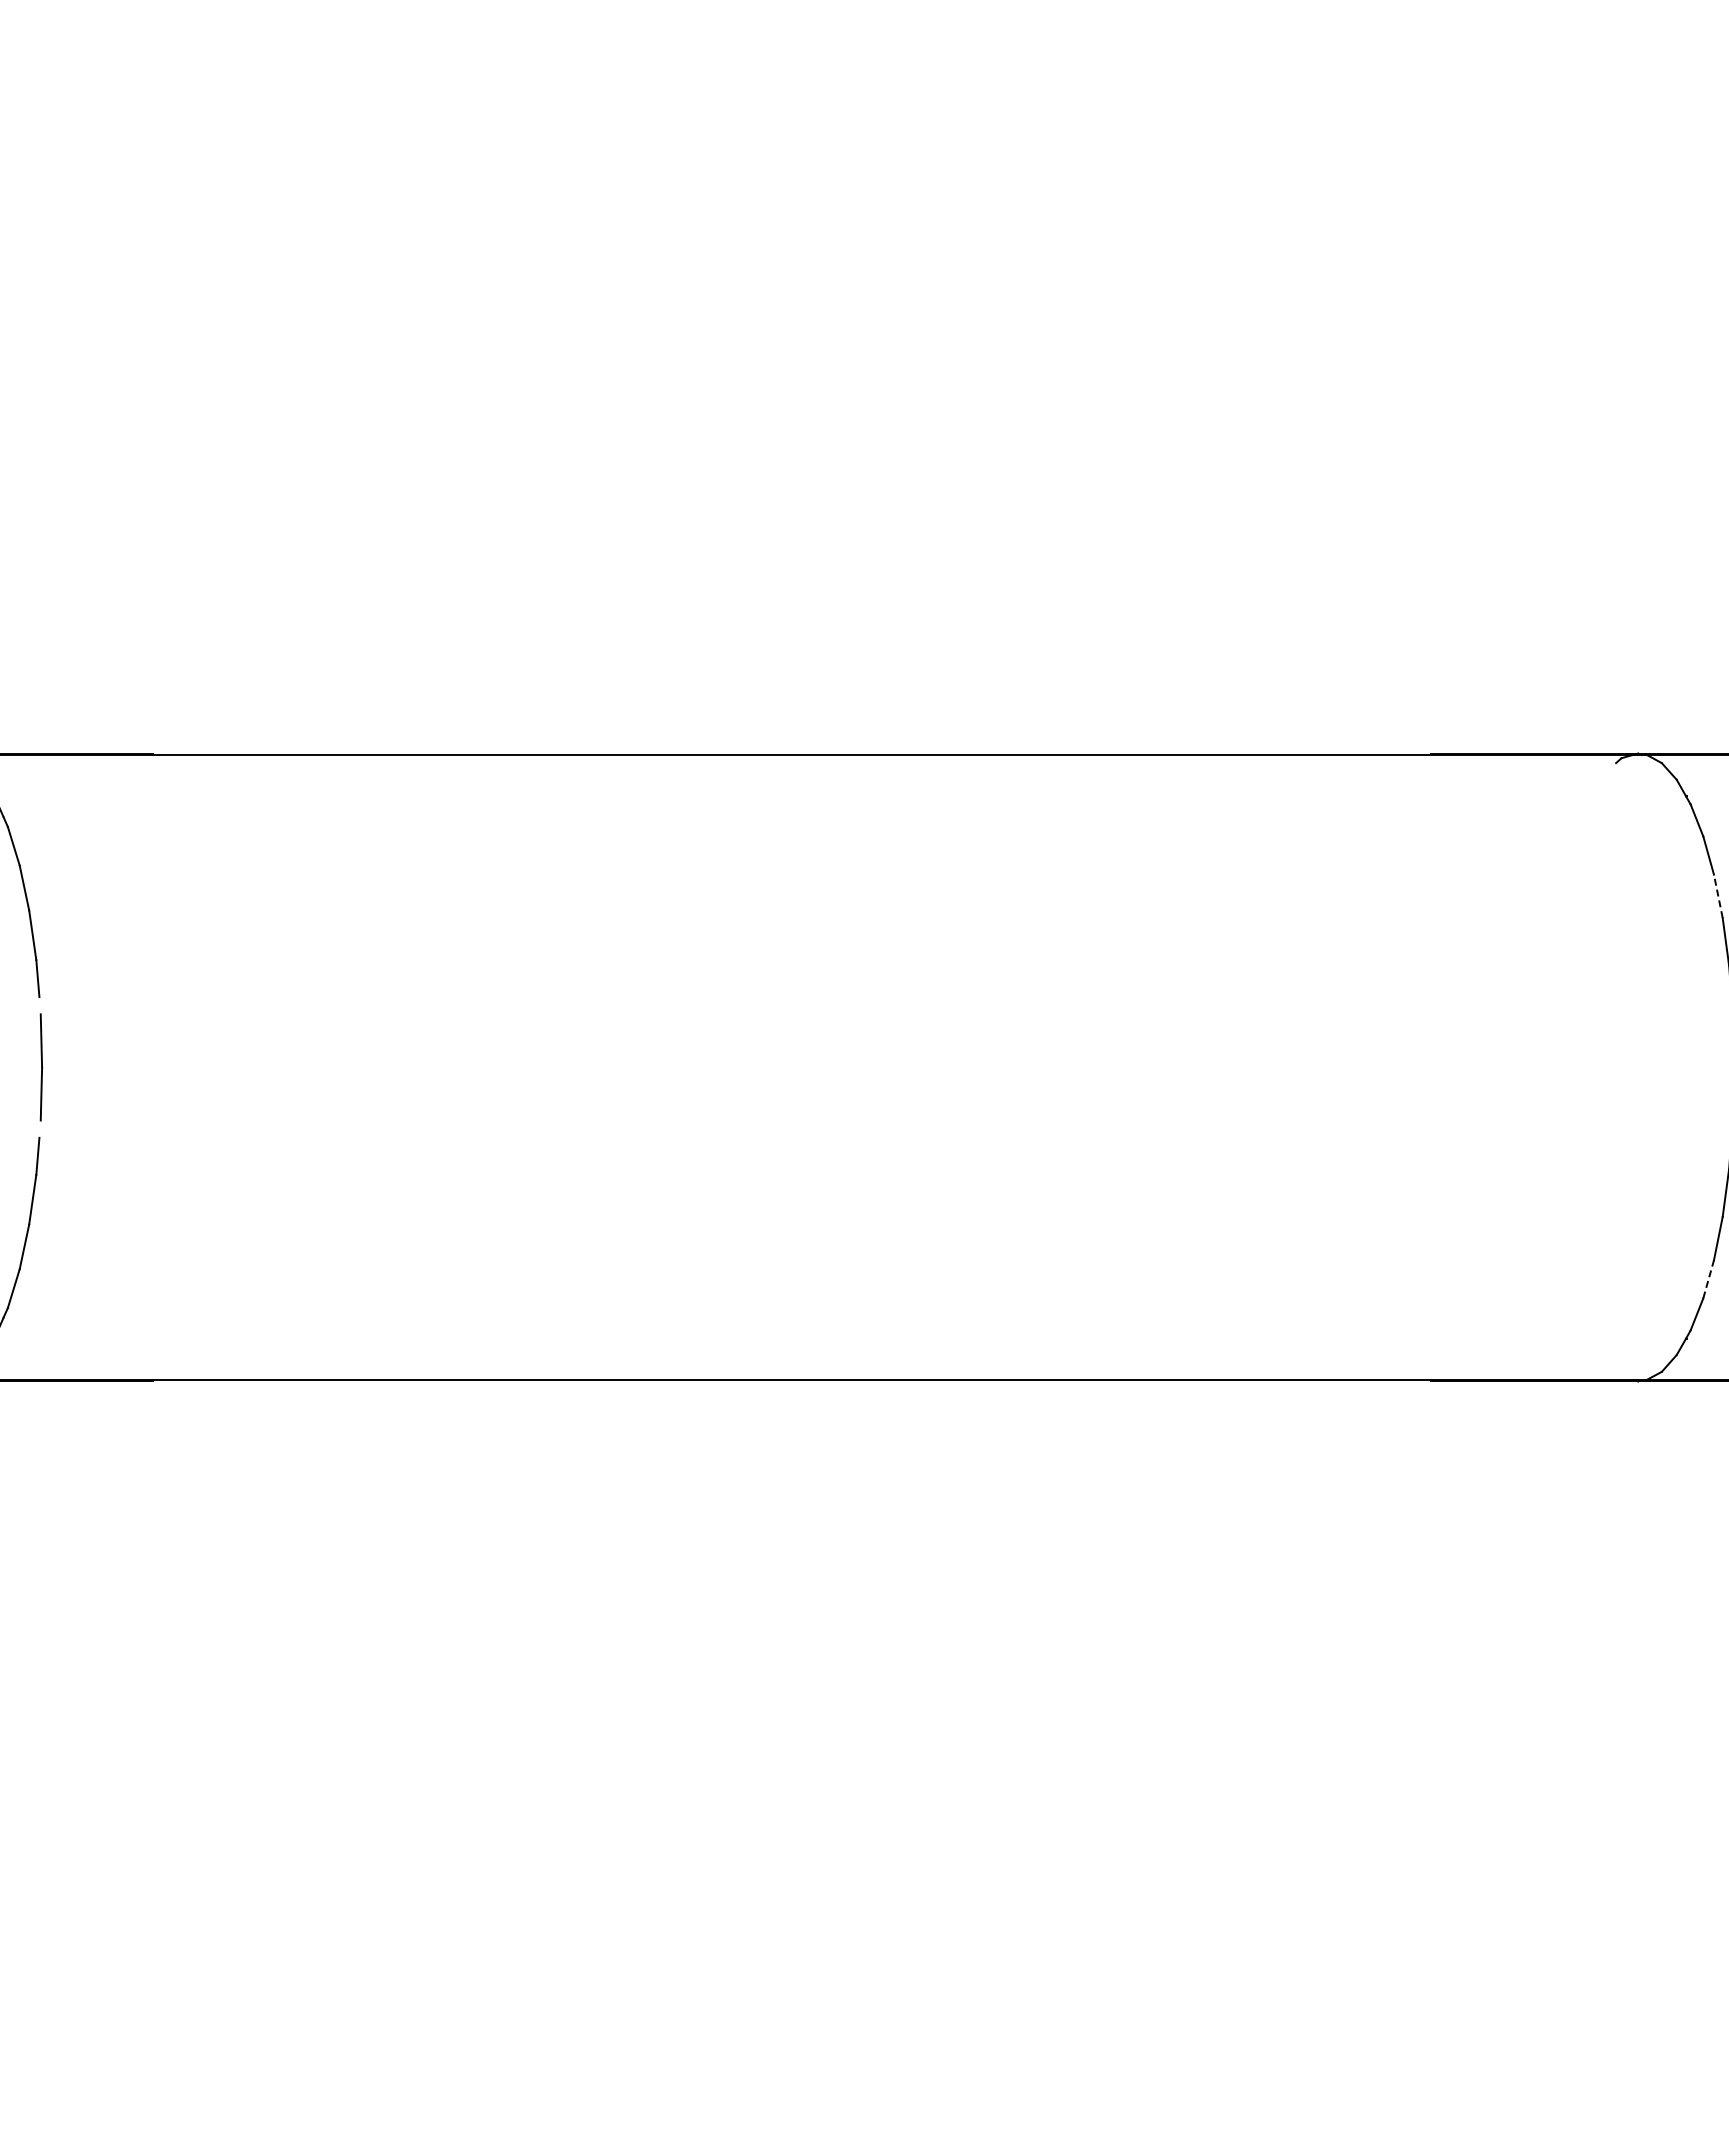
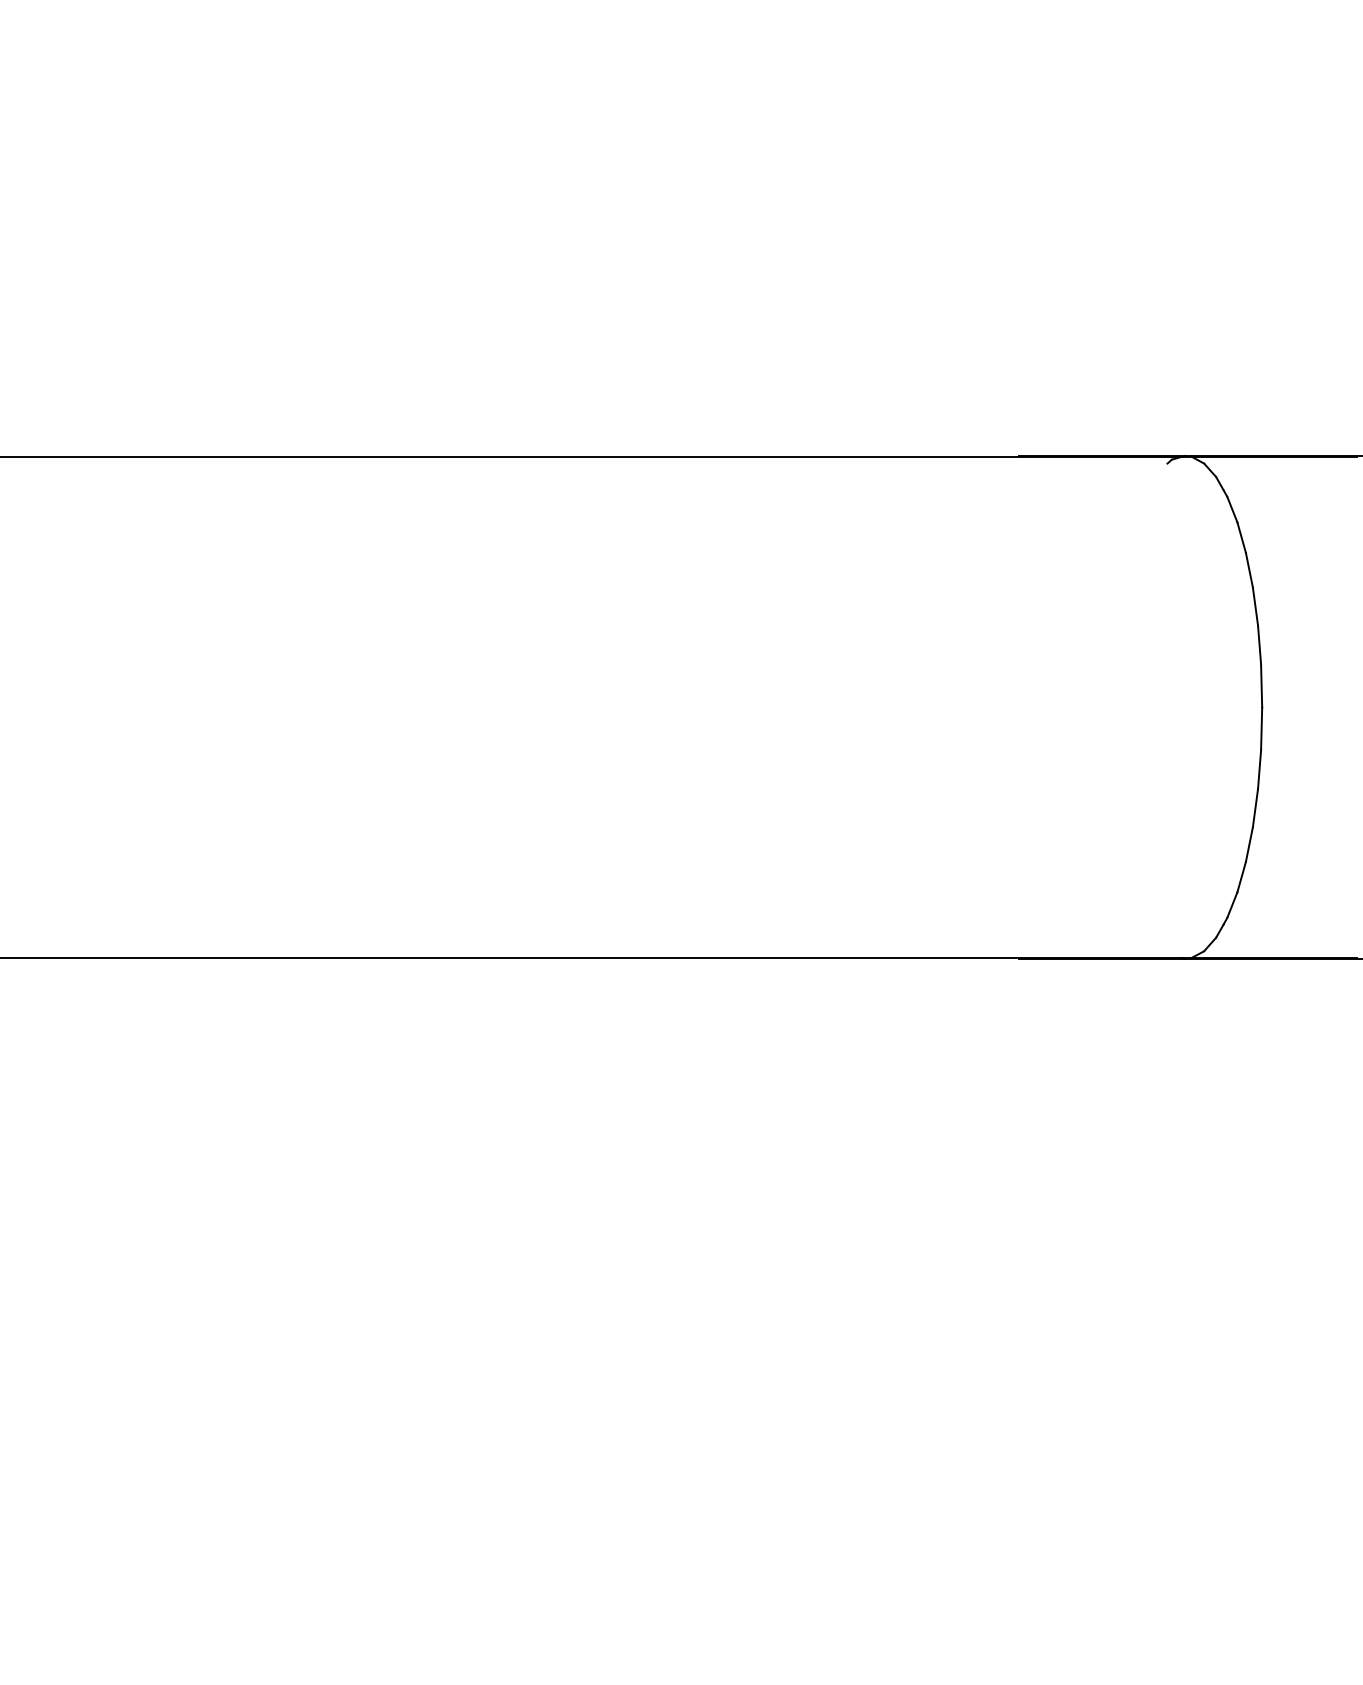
line: (1718, 895) -> (1249, 569), dashed -> solid
line: (1708, 1279) -> (1241, 877), dashed -> solid

